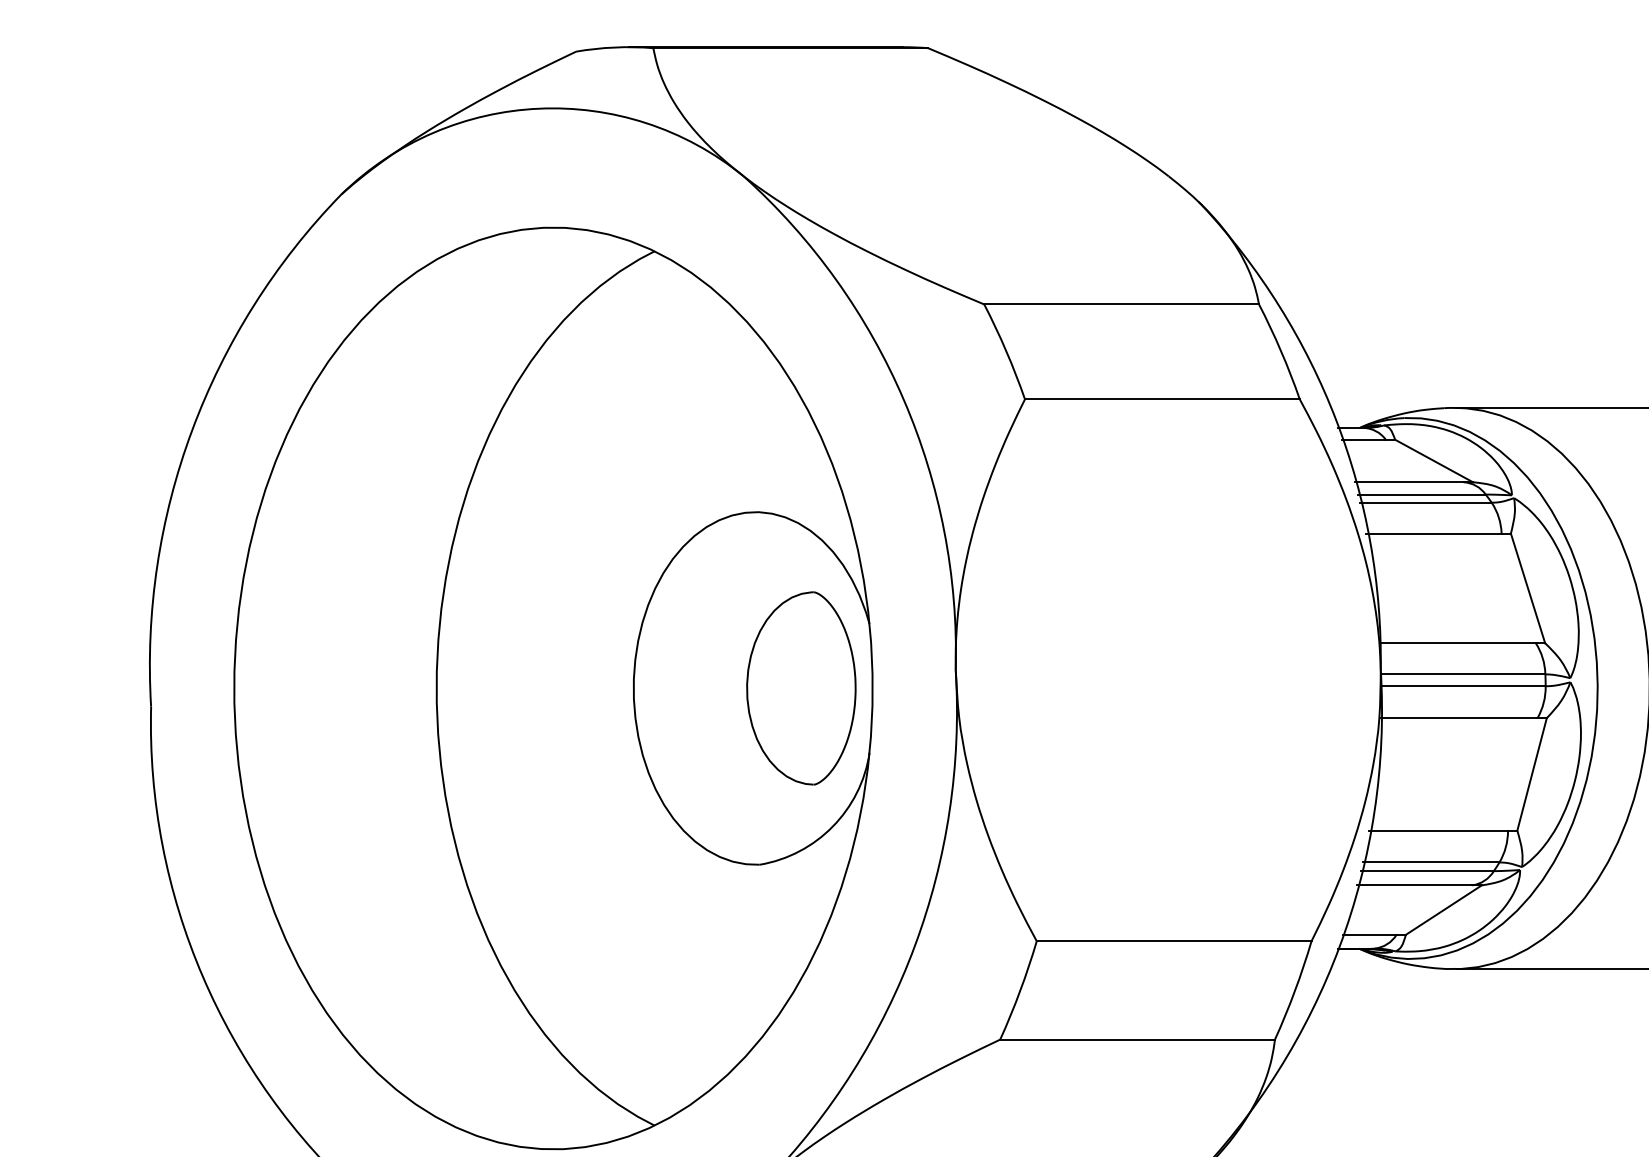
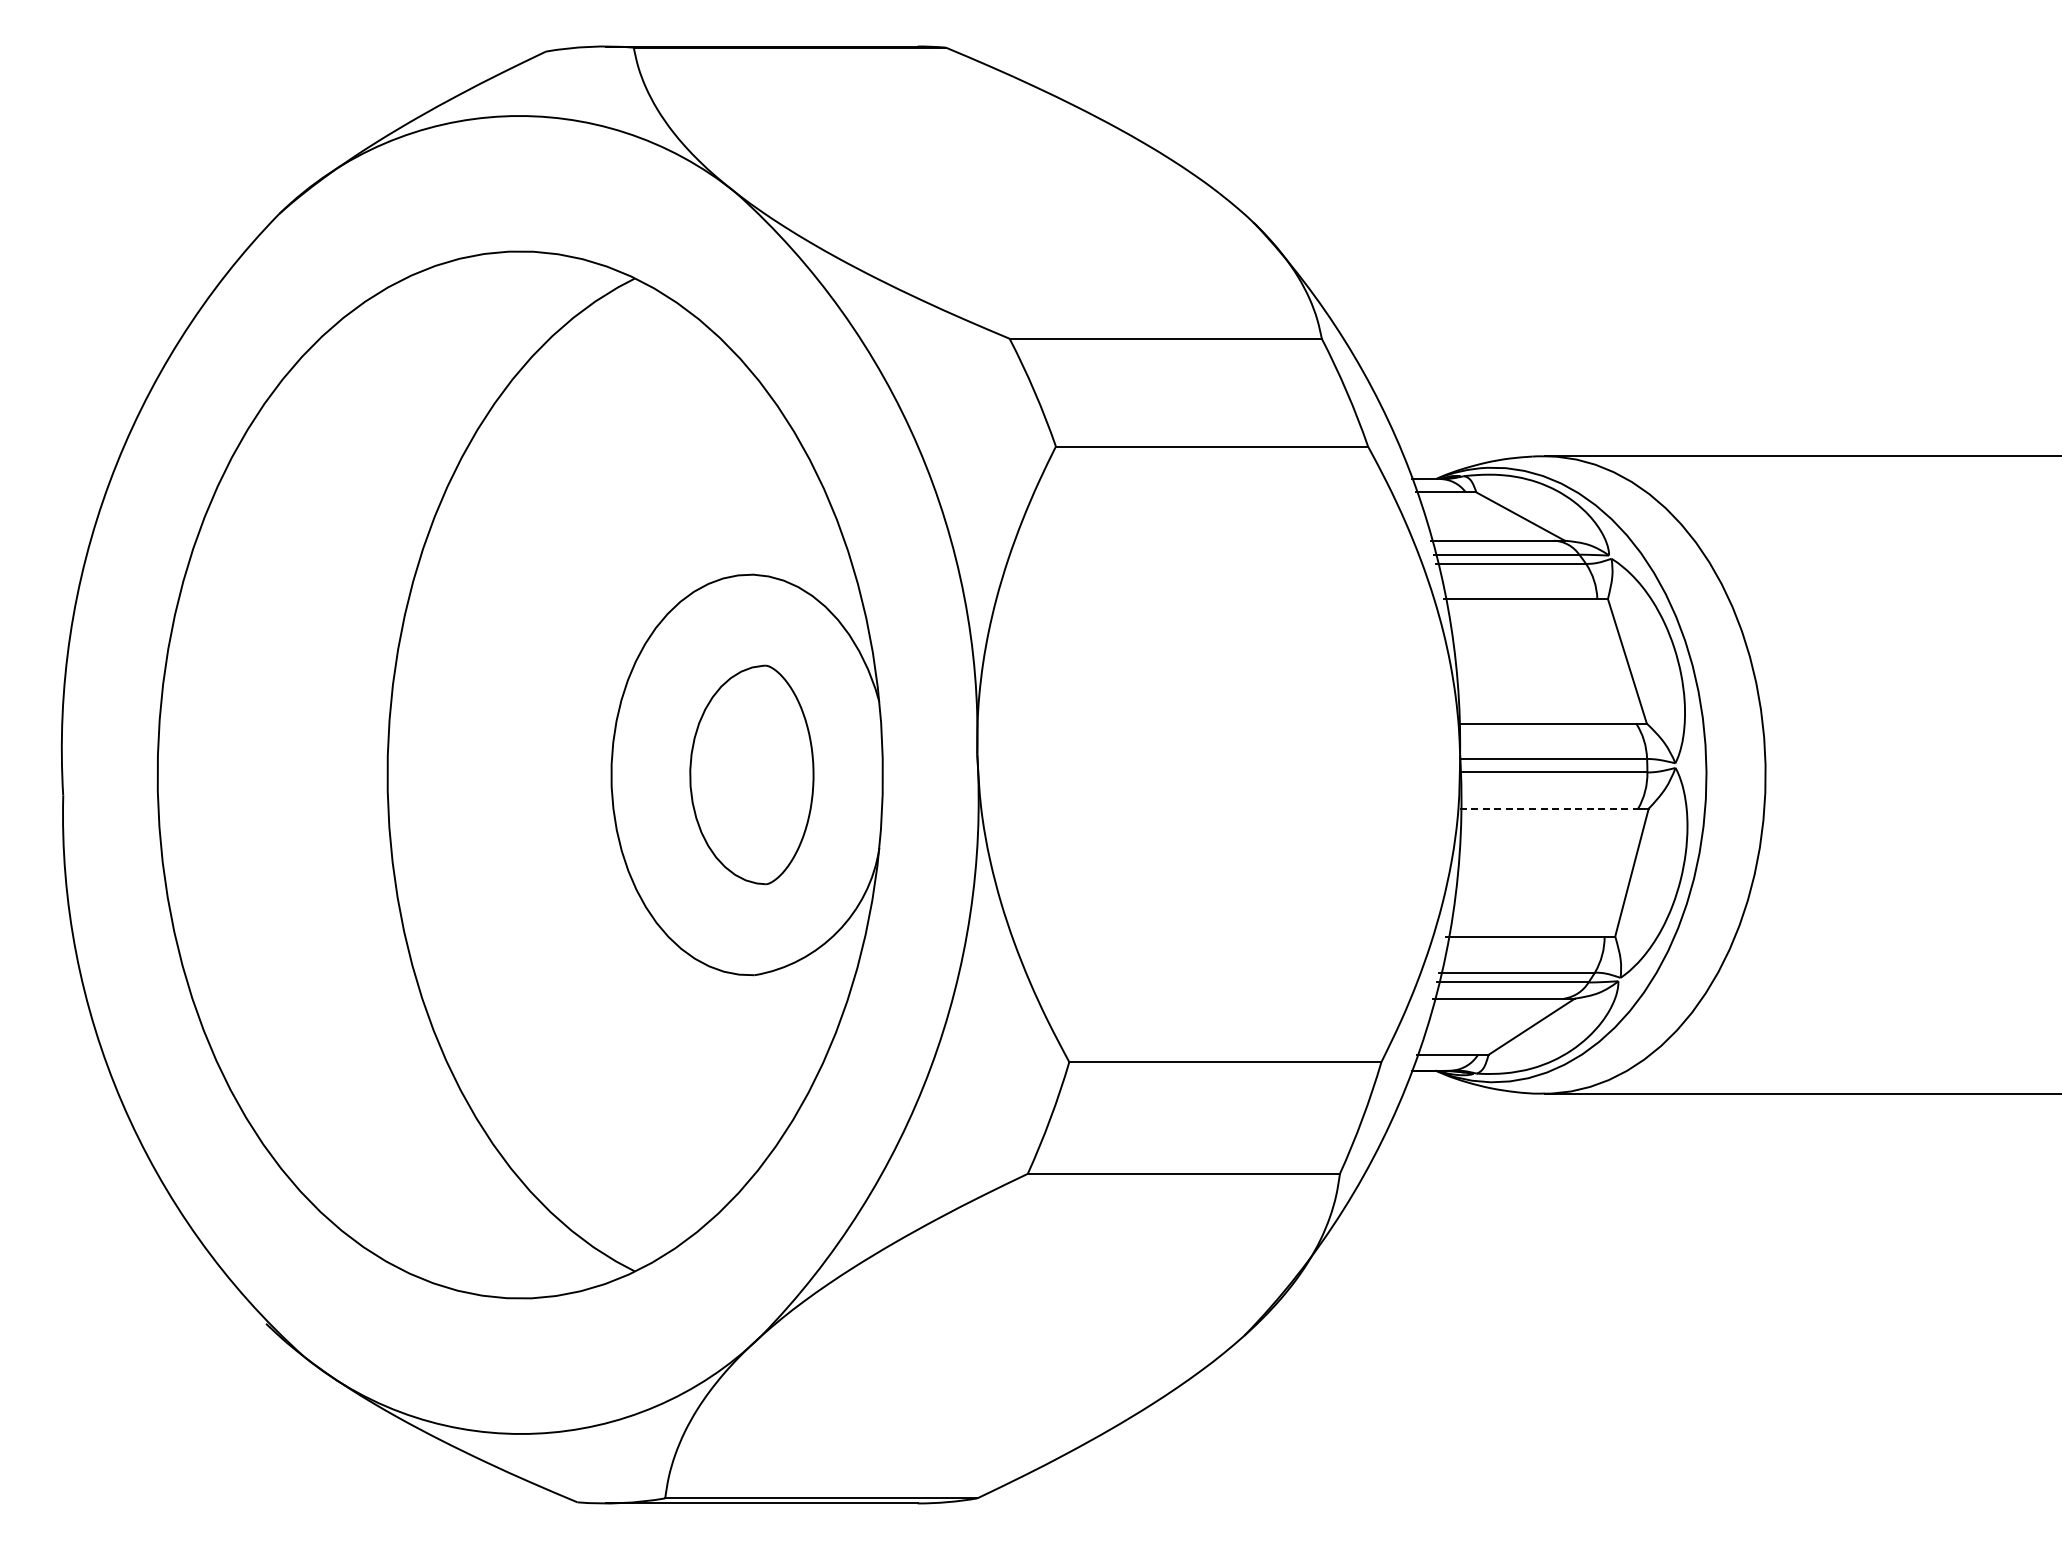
part: (801, 688) -> (751, 774), moved
line: (1459, 717) -> (1549, 808), solid -> dashed

